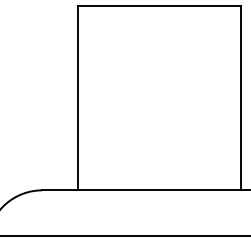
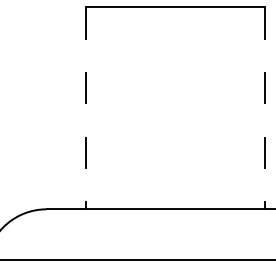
line: (78, 98) -> (86, 108), solid -> dashed
line: (240, 98) -> (264, 108), solid -> dashed

